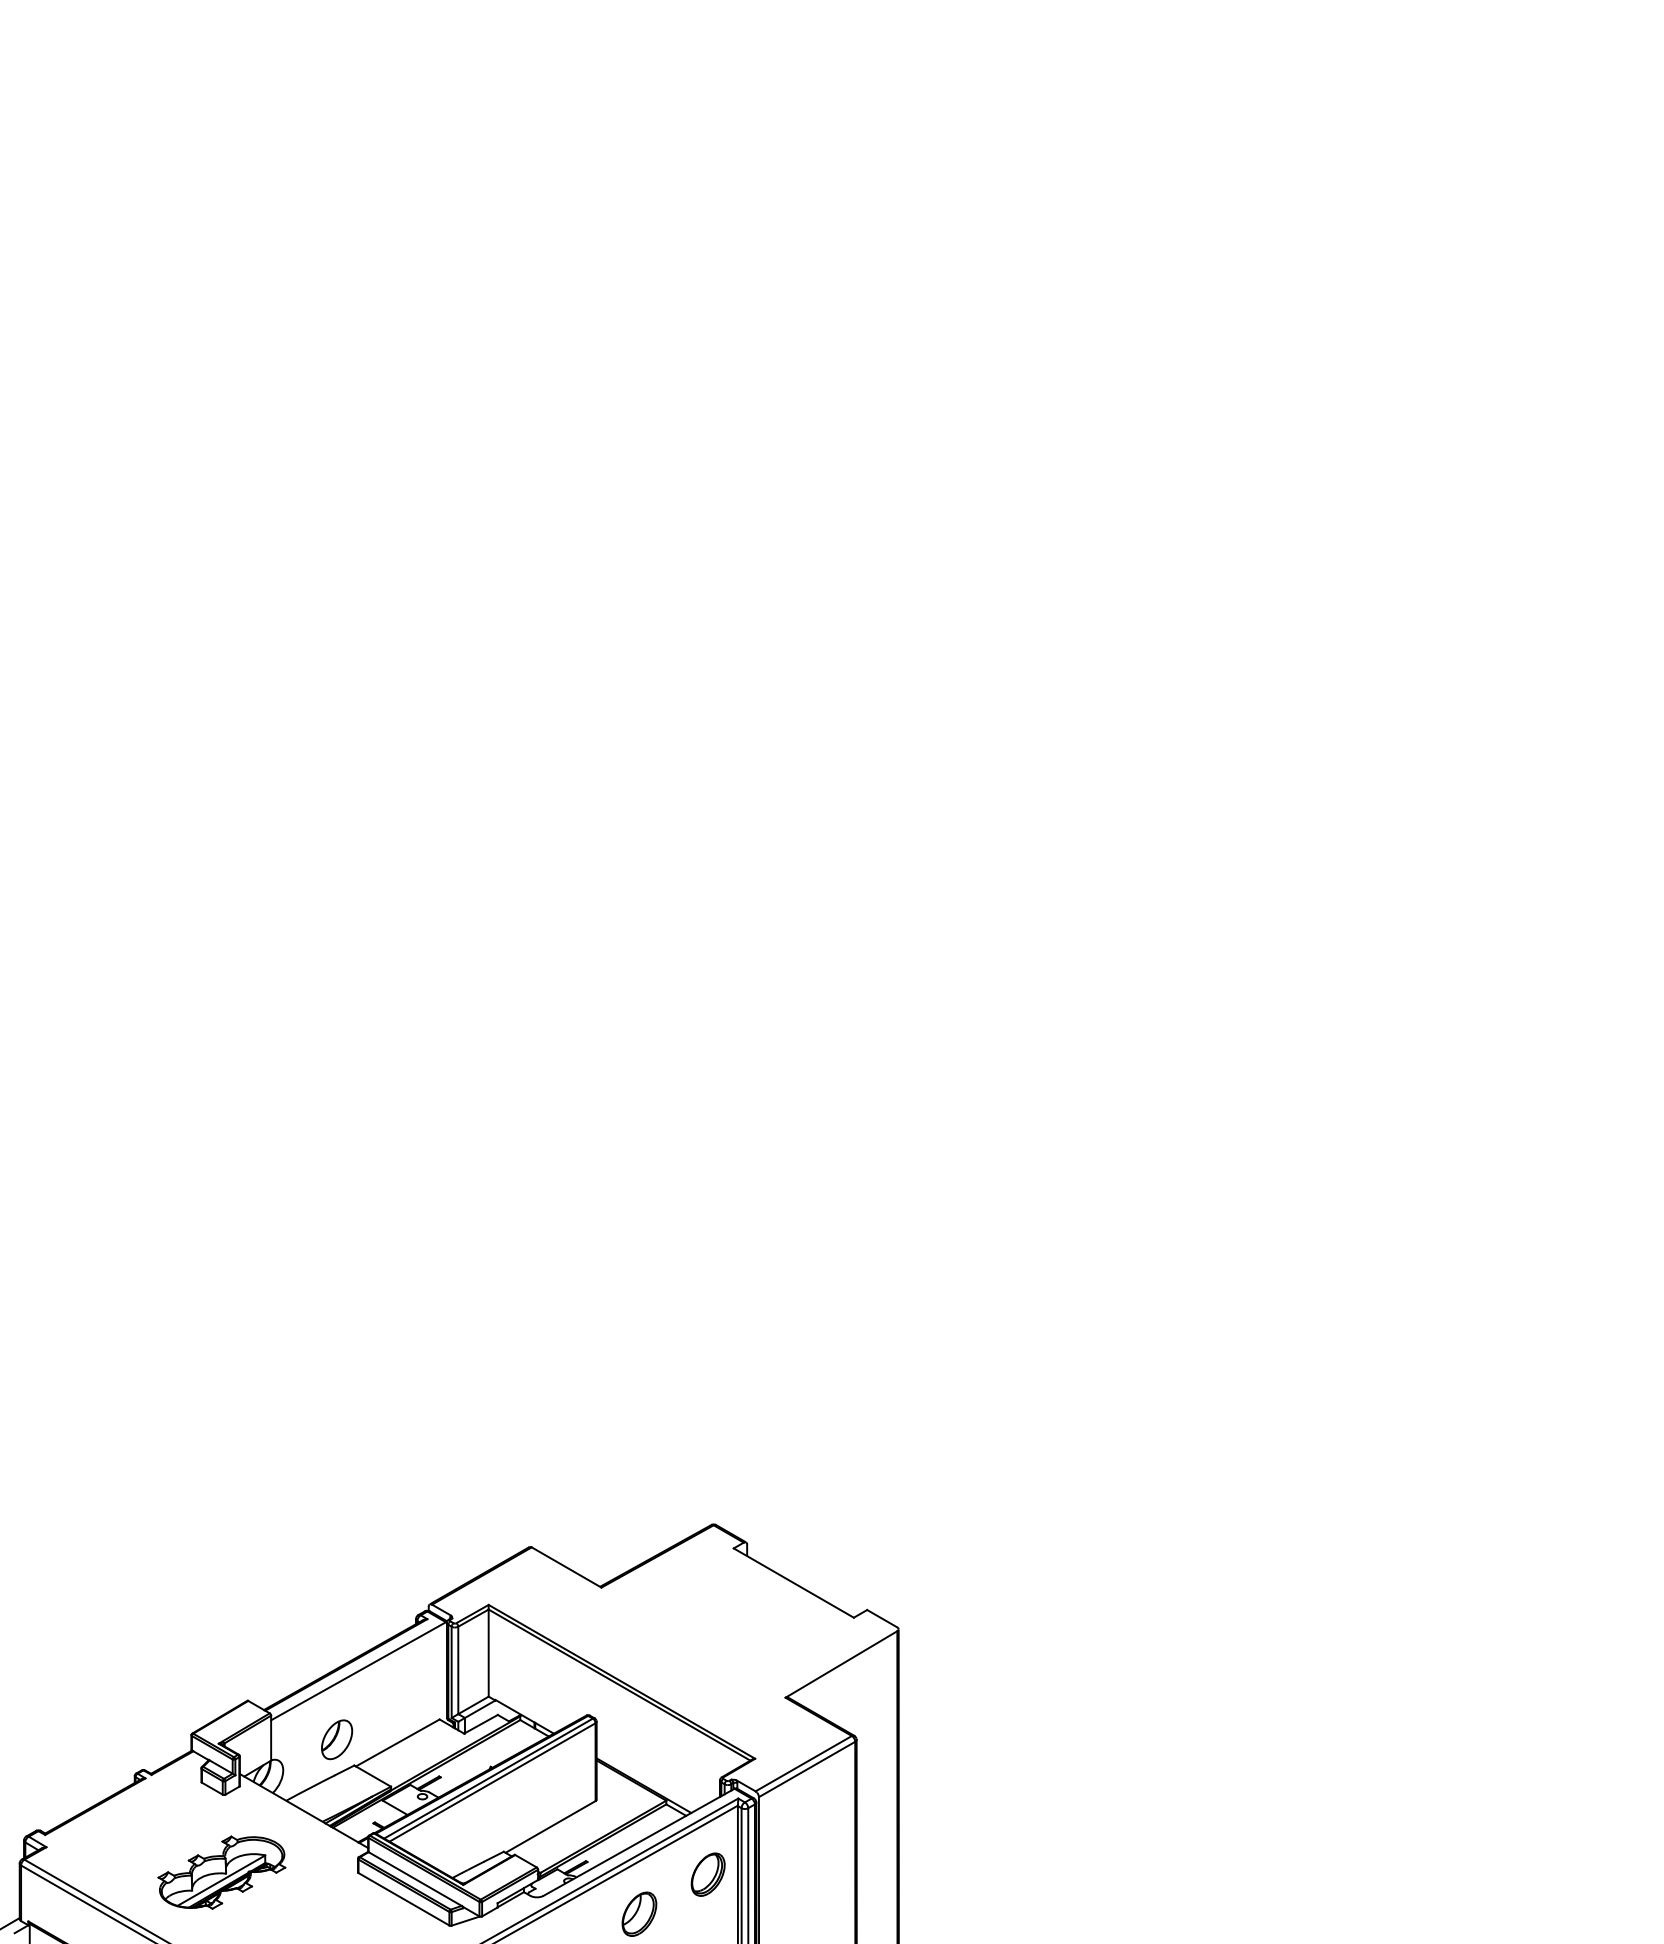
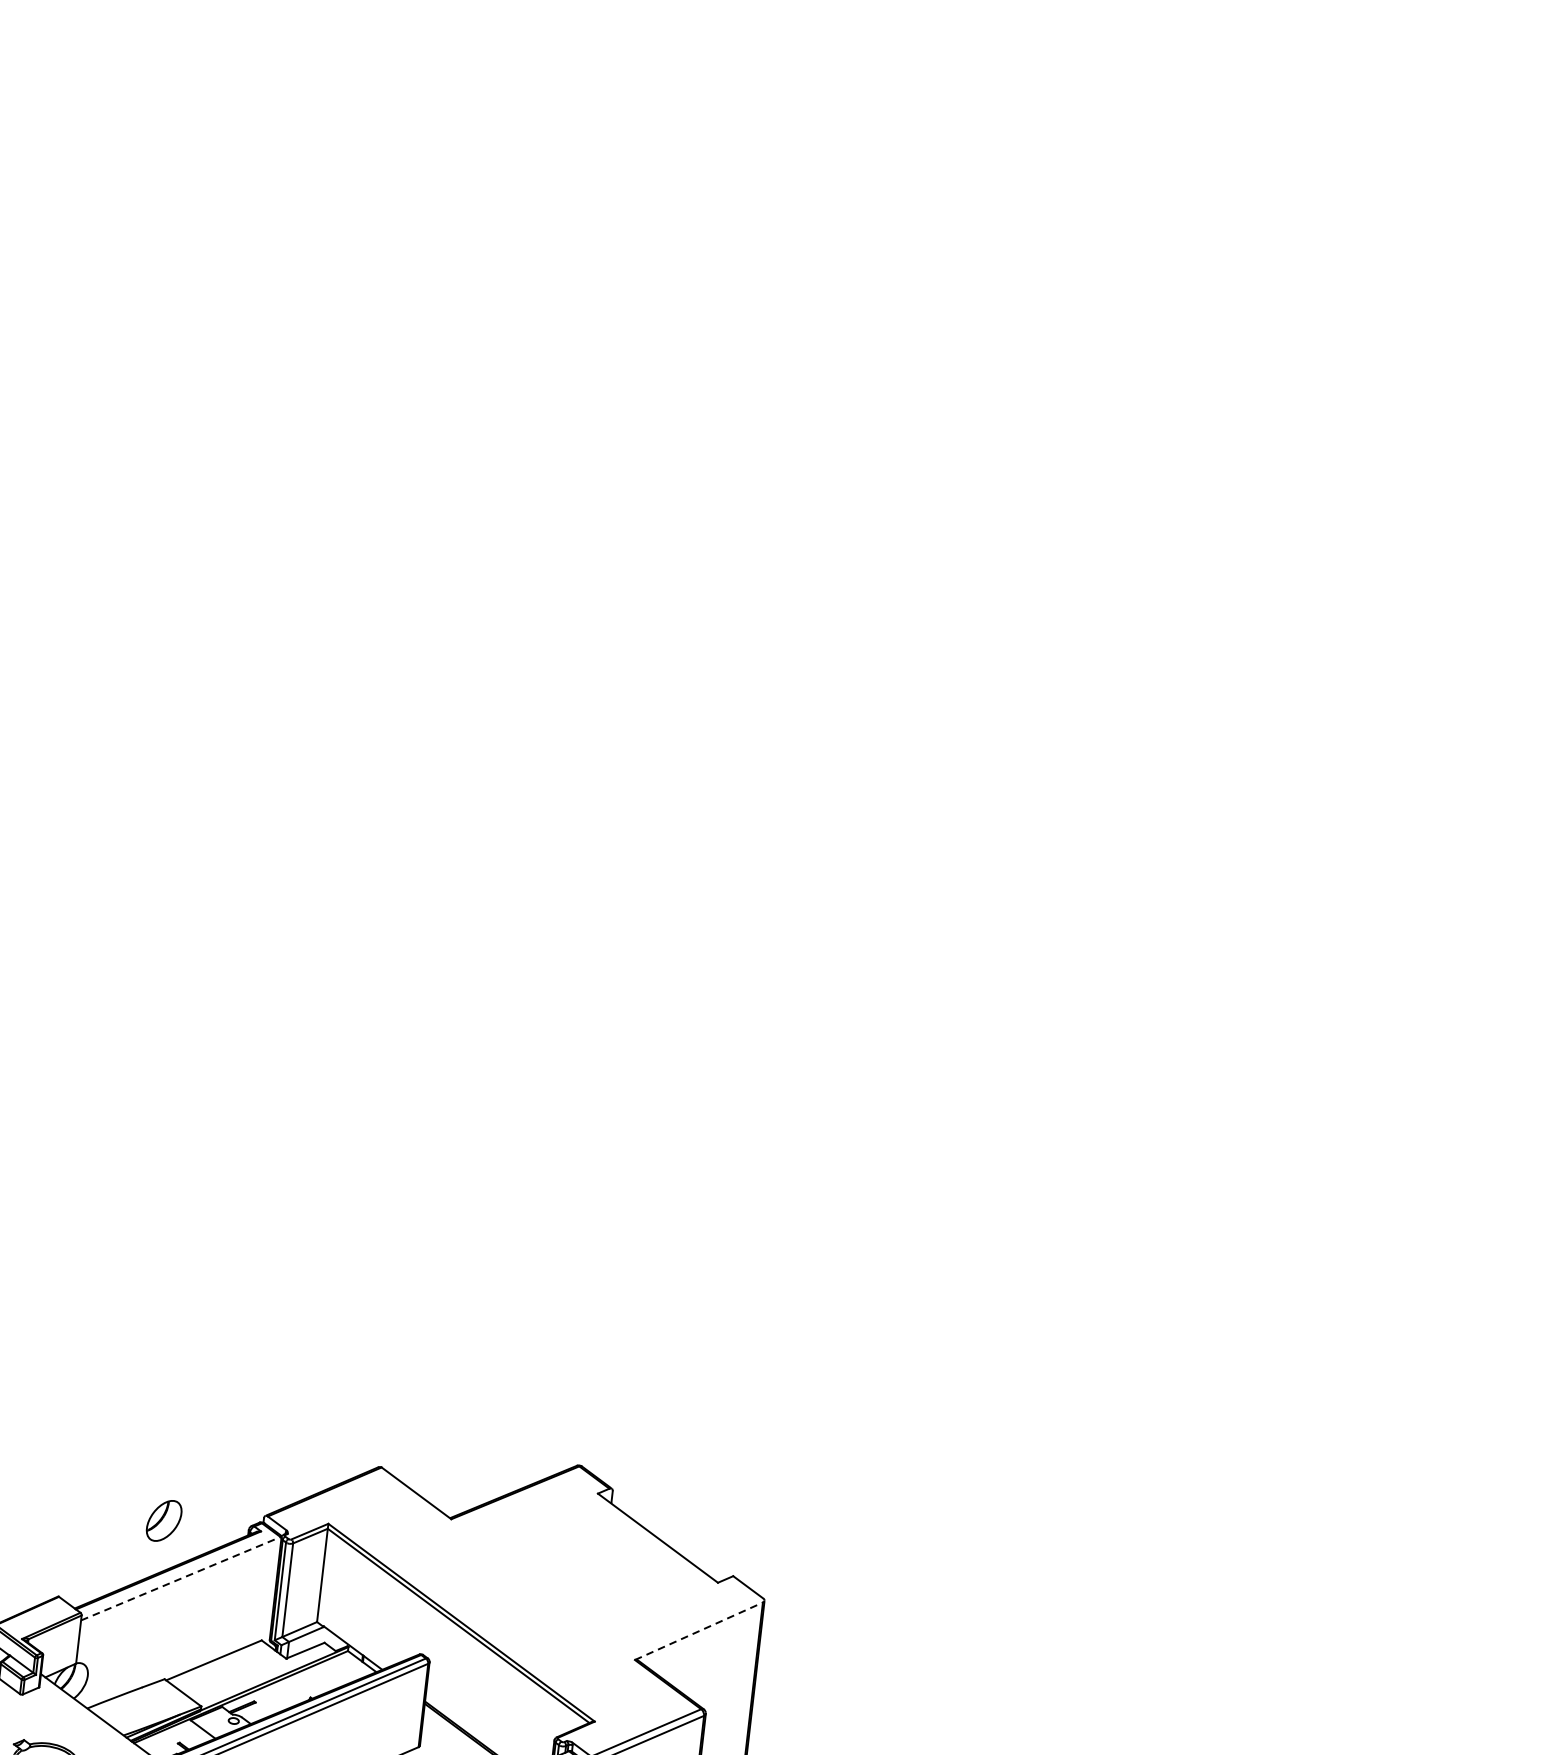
line: (841, 1664) -> (698, 1631), solid -> dashed
line: (359, 1671) -> (181, 1579), solid -> dashed
part: (337, 1739) -> (164, 1520), moved

